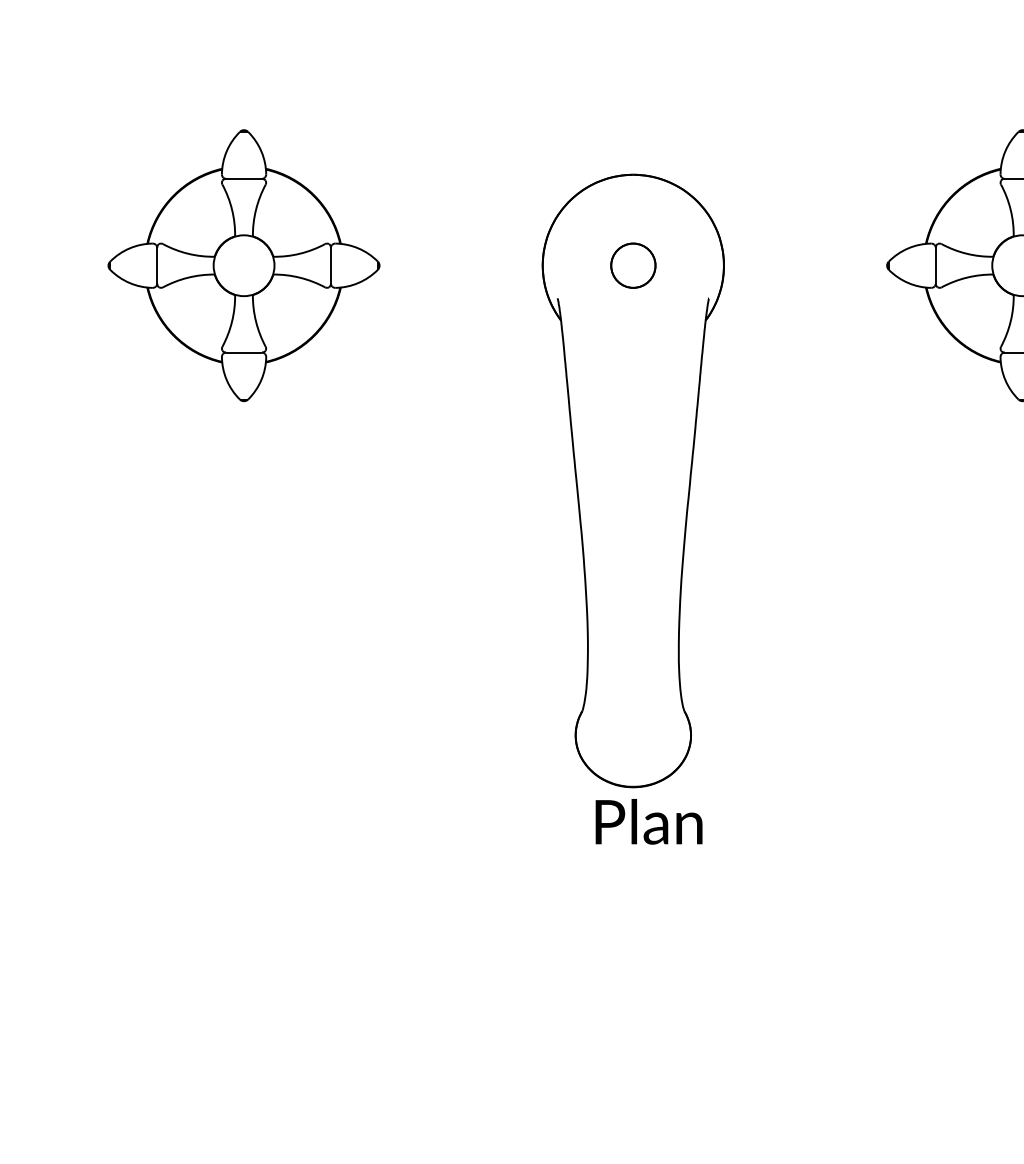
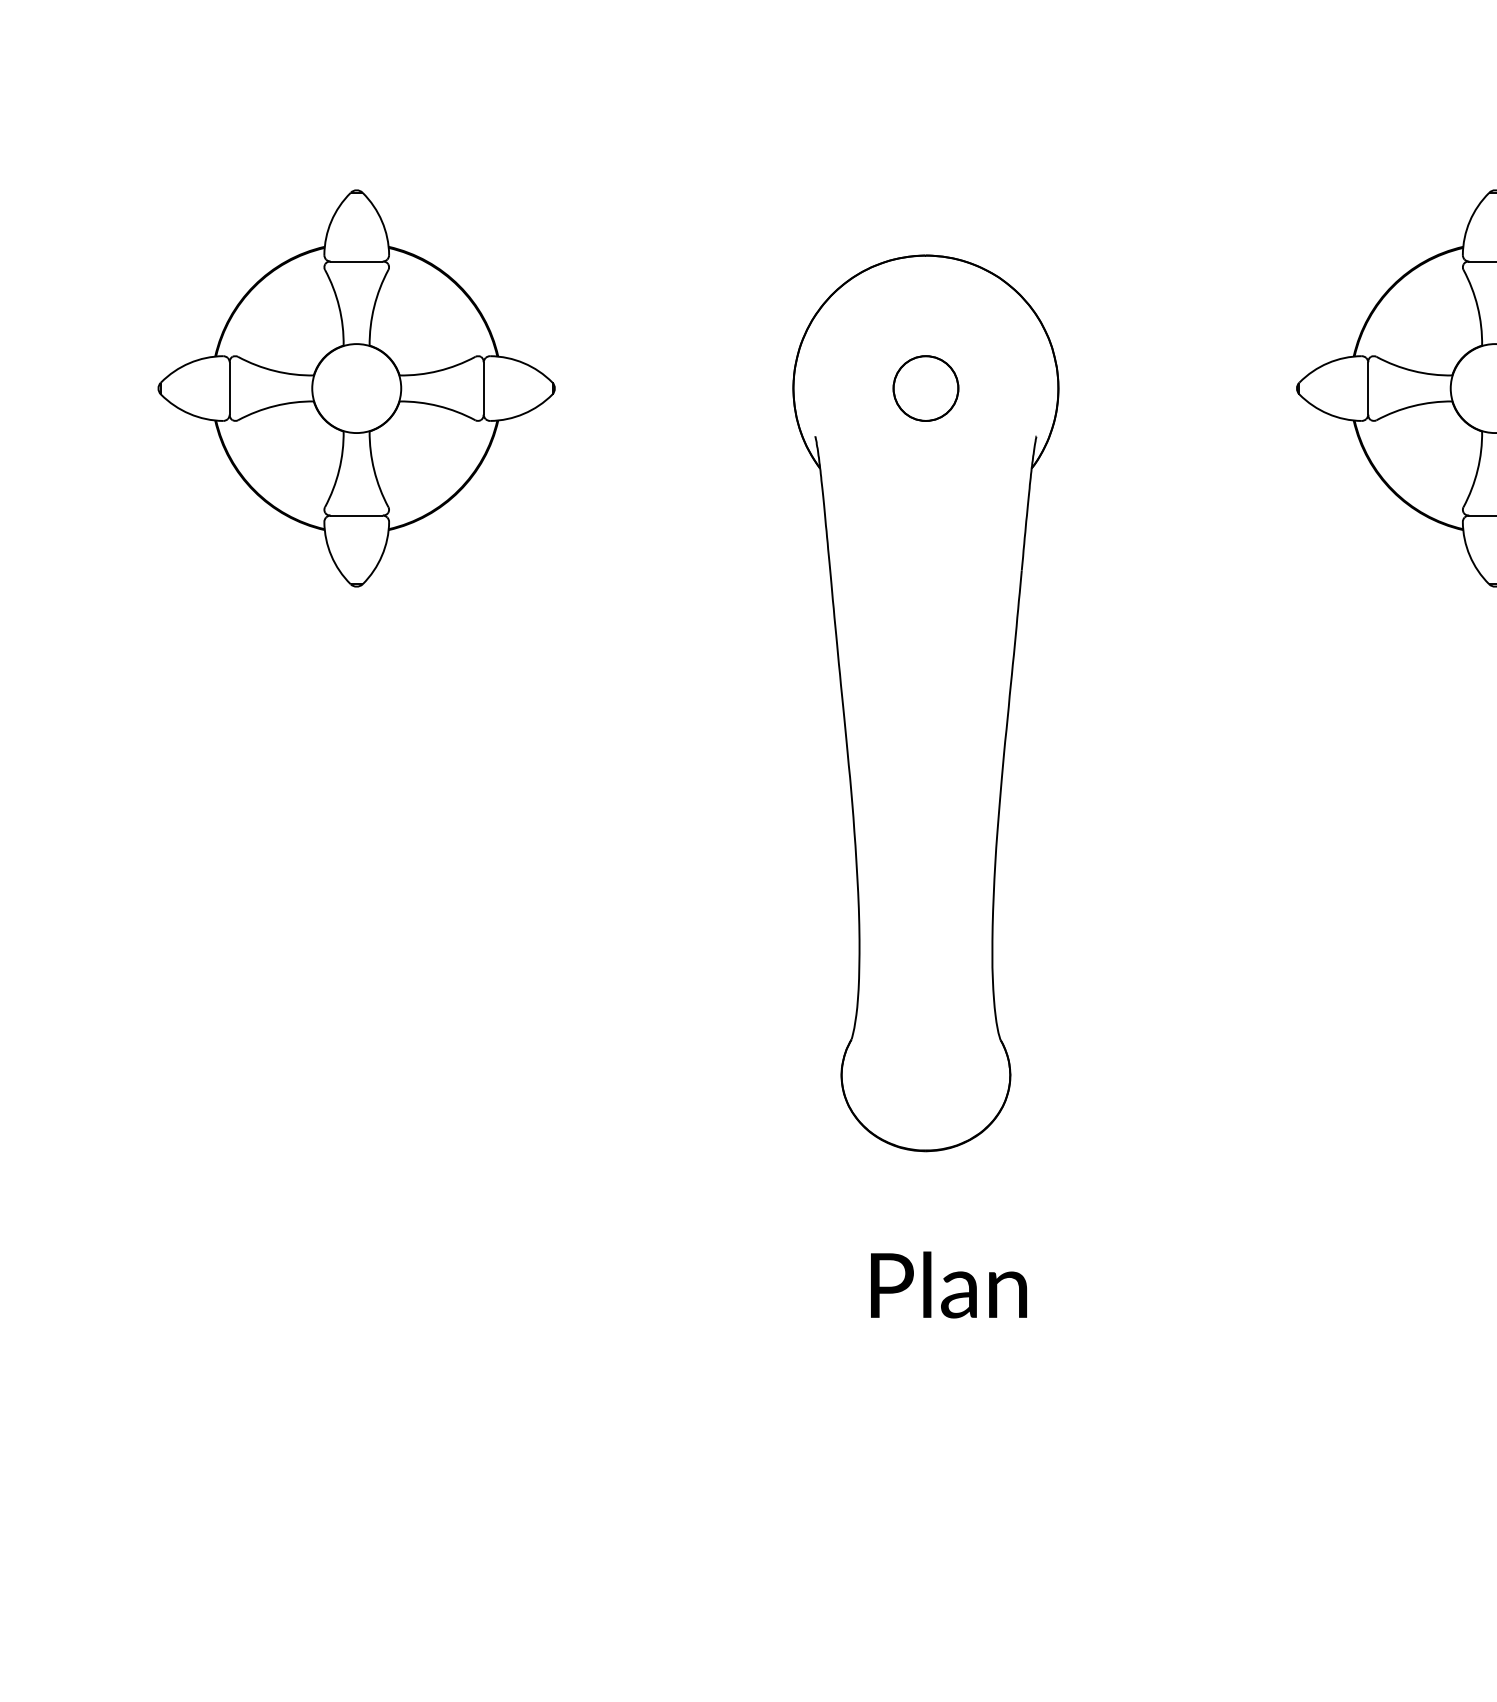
text: (648, 821) -> (948, 1284), moved

